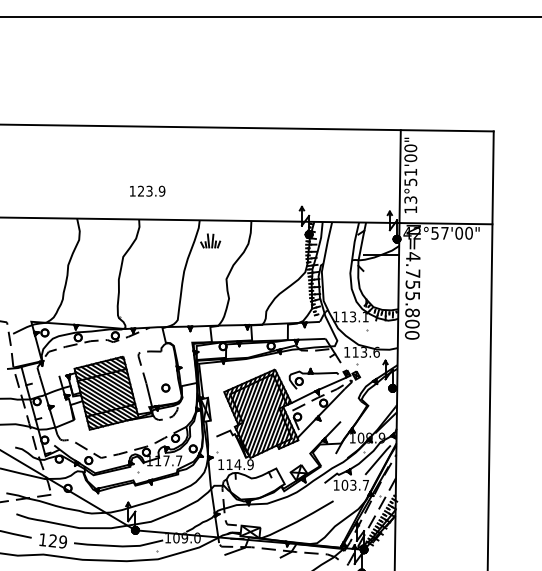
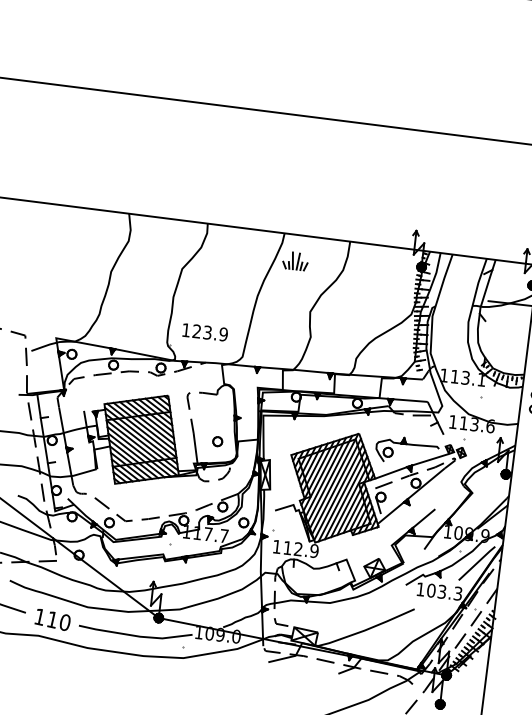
text: (147, 190) -> (205, 331), moved
text: (237, 464) -> (297, 548), 114.9 -> 112.9
text: (365, 484) -> (457, 592), 103.7 -> 103.3
text: (57, 541) -> (58, 621), 129 -> 110

